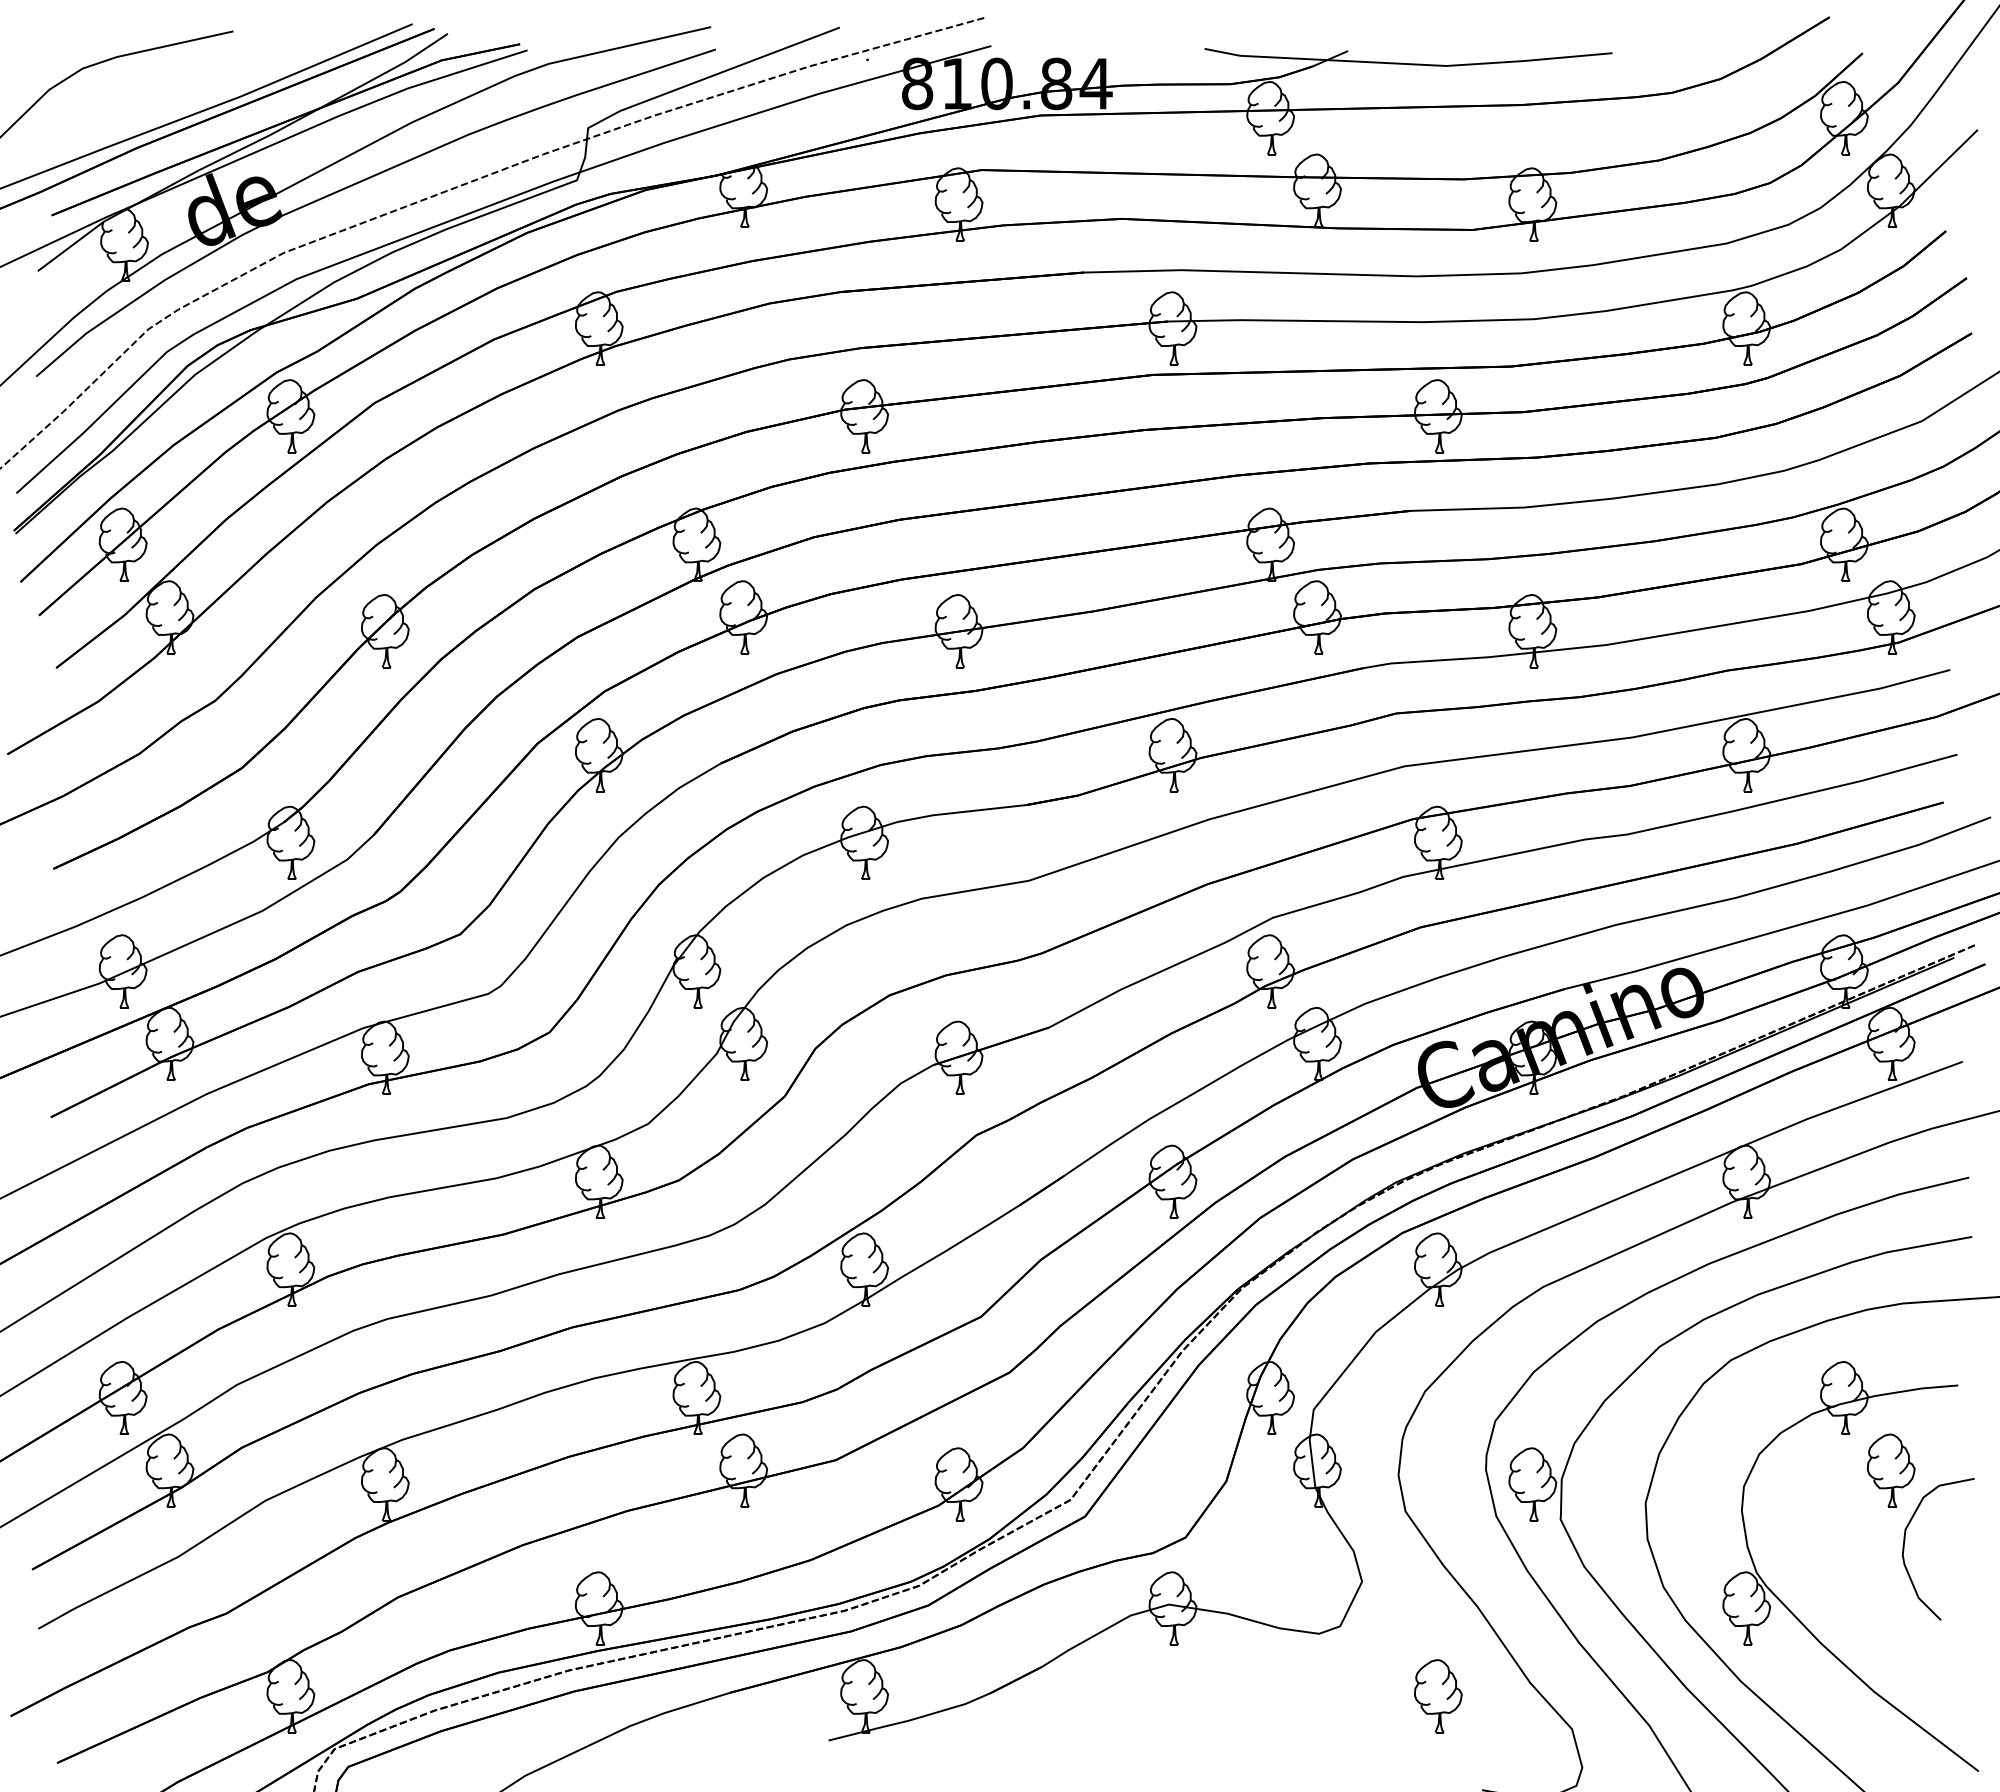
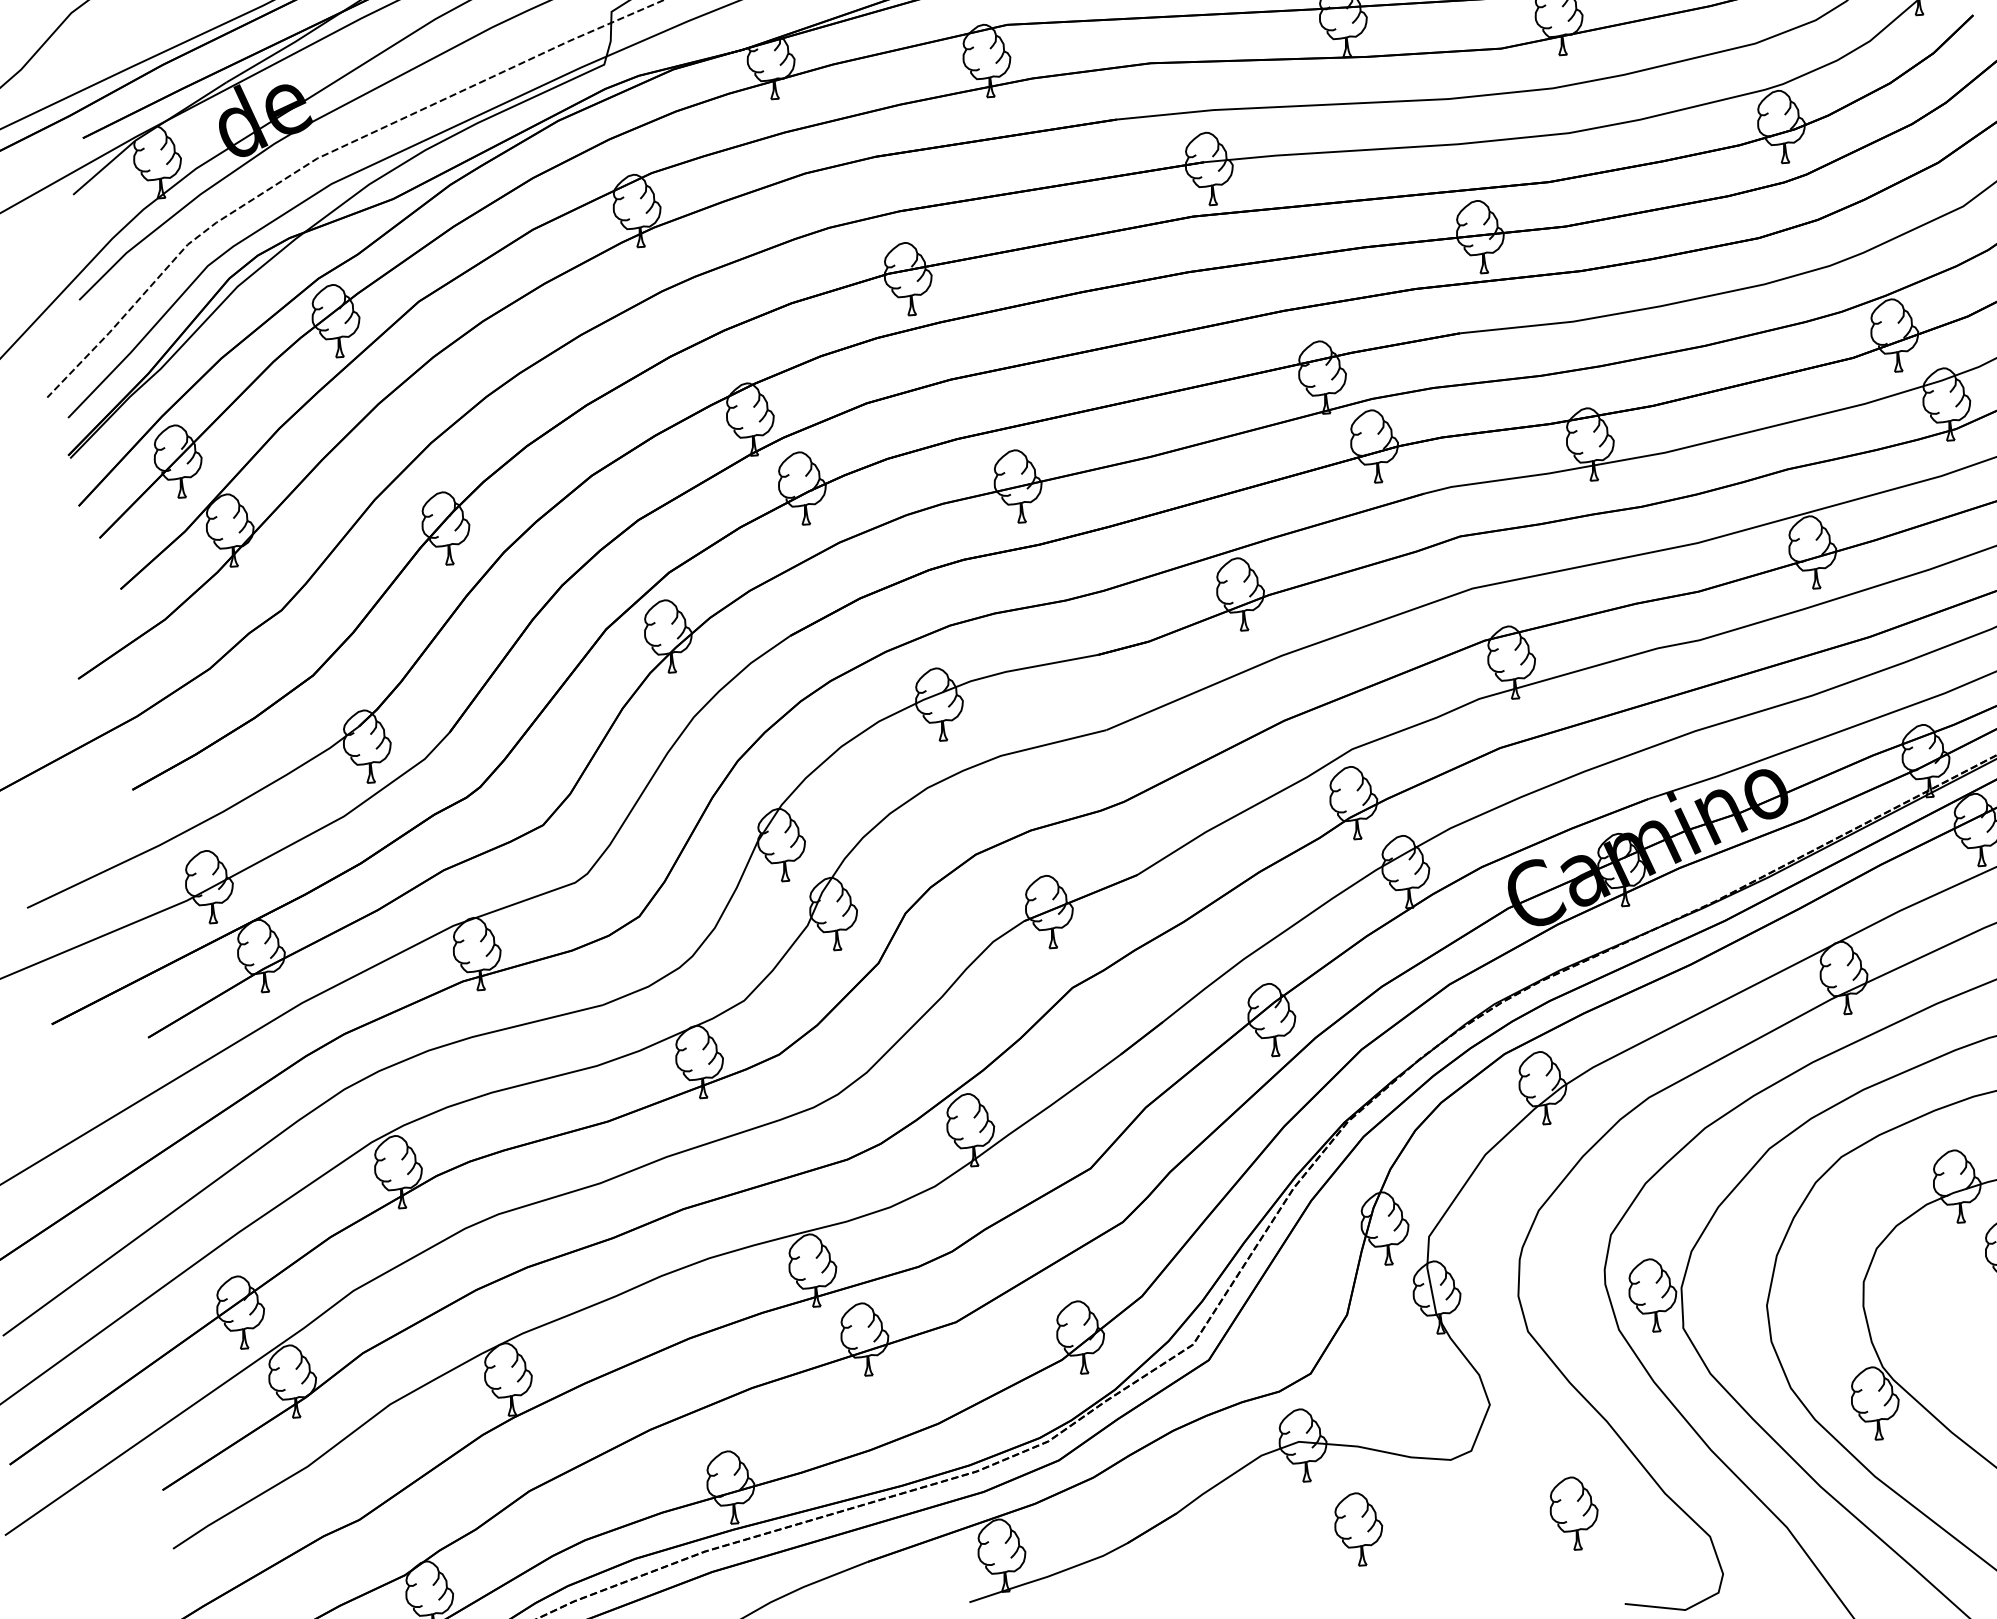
part: (1222, 1696) -> (1359, 1529), added

